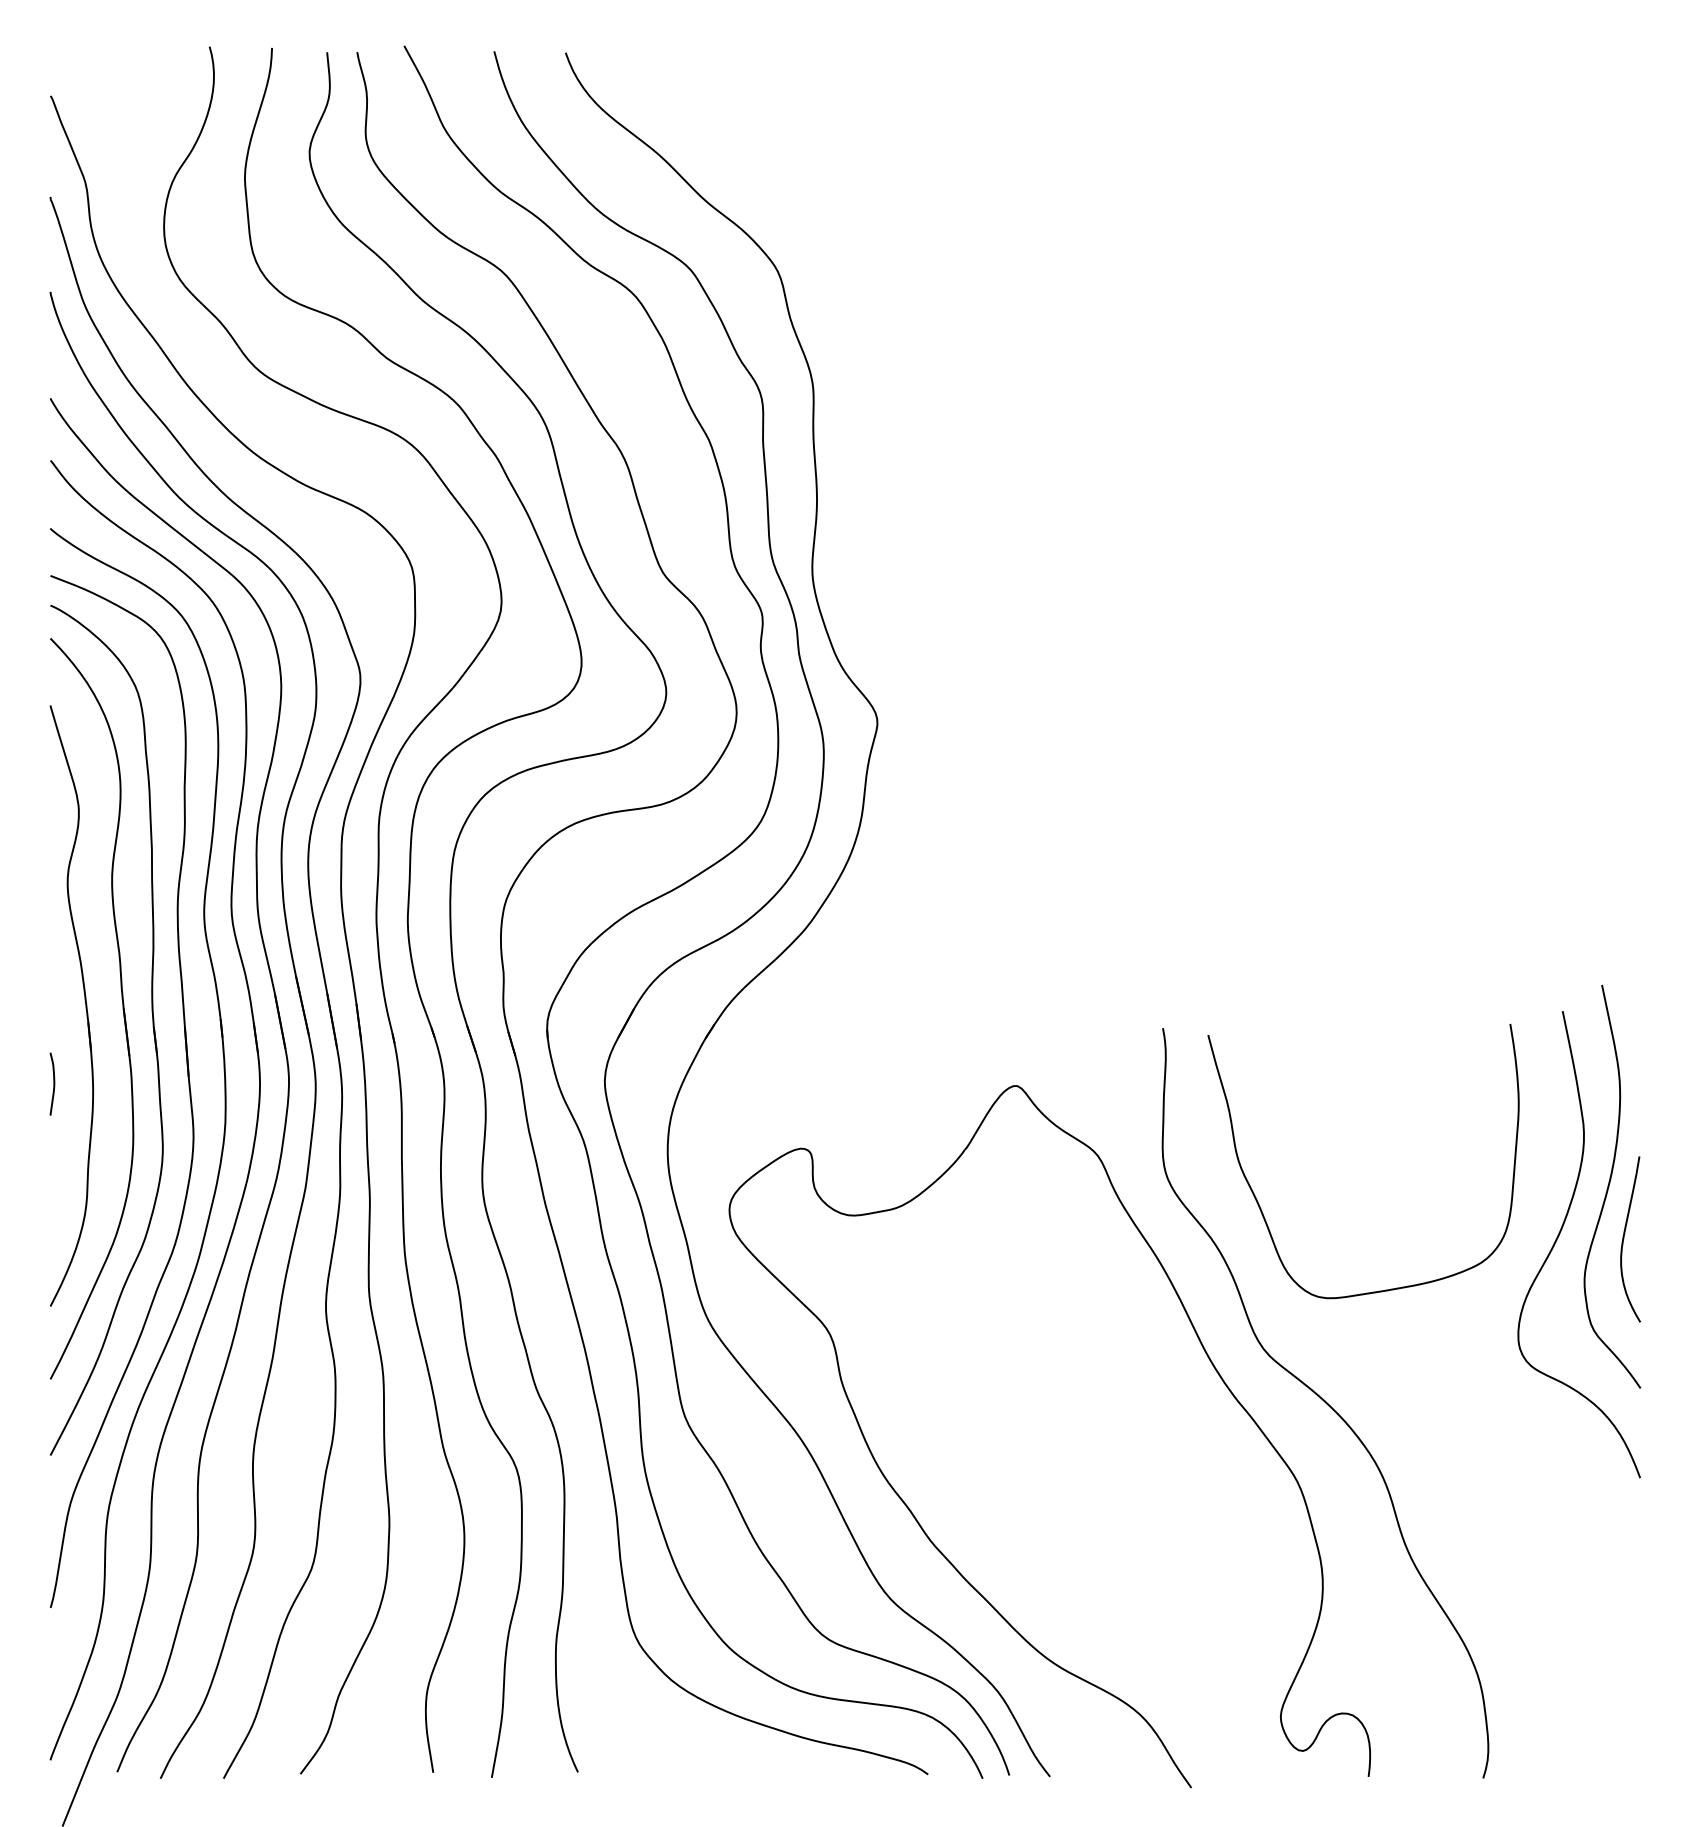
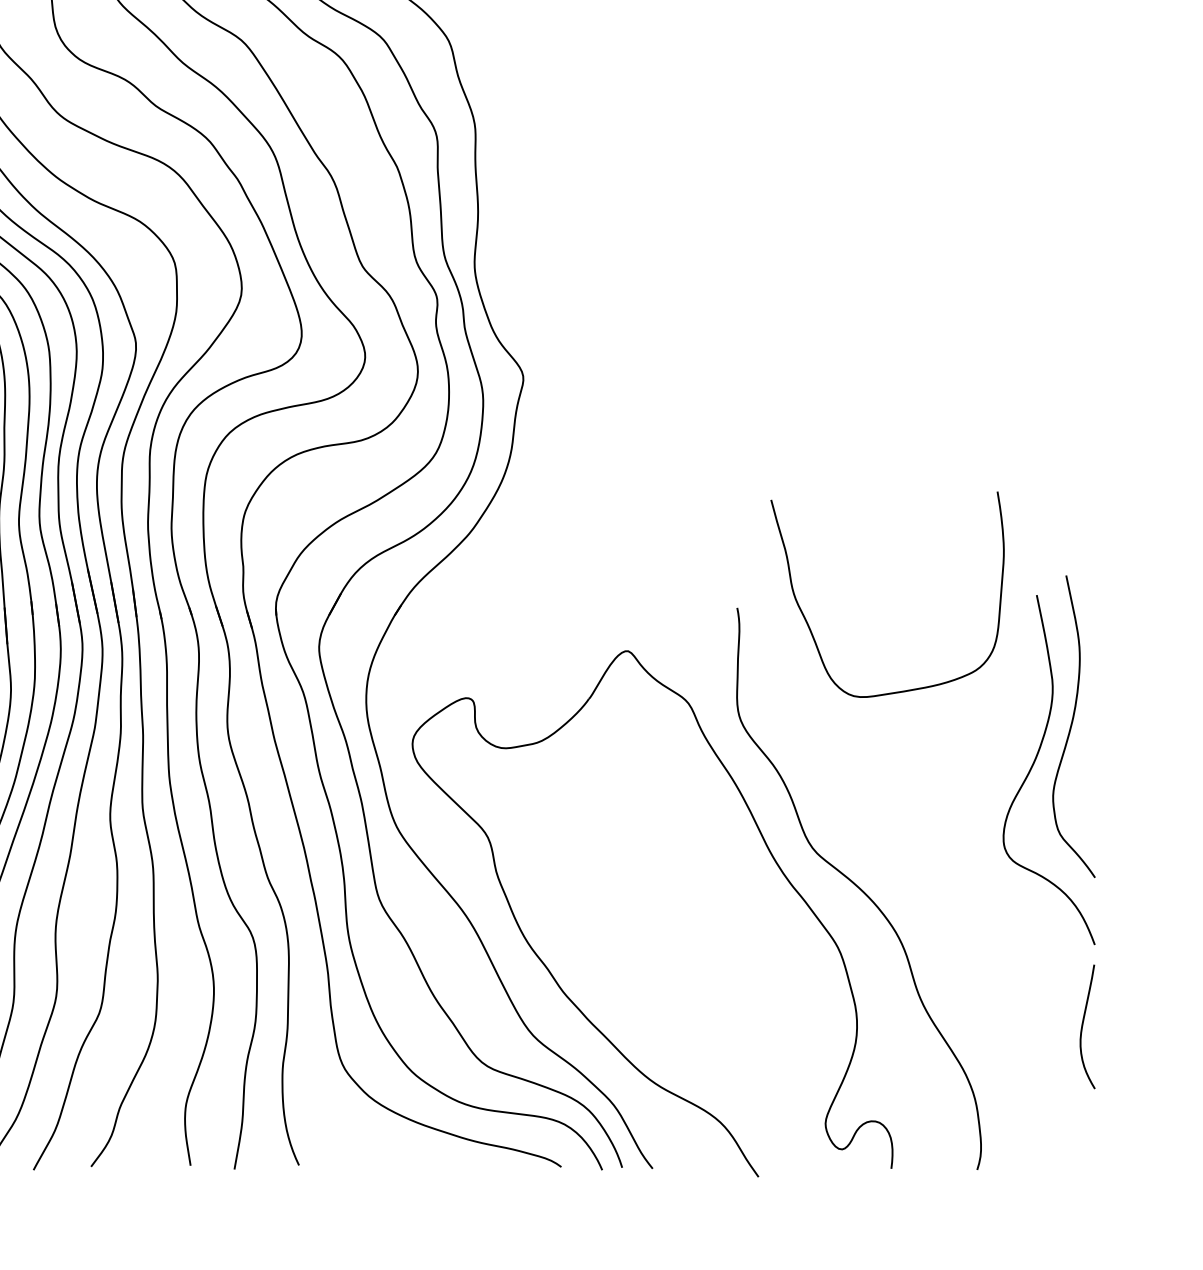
curve: (1261, 1208) -> (811, 629), moved
curve: (1624, 1239) -> (1083, 1026), moved

